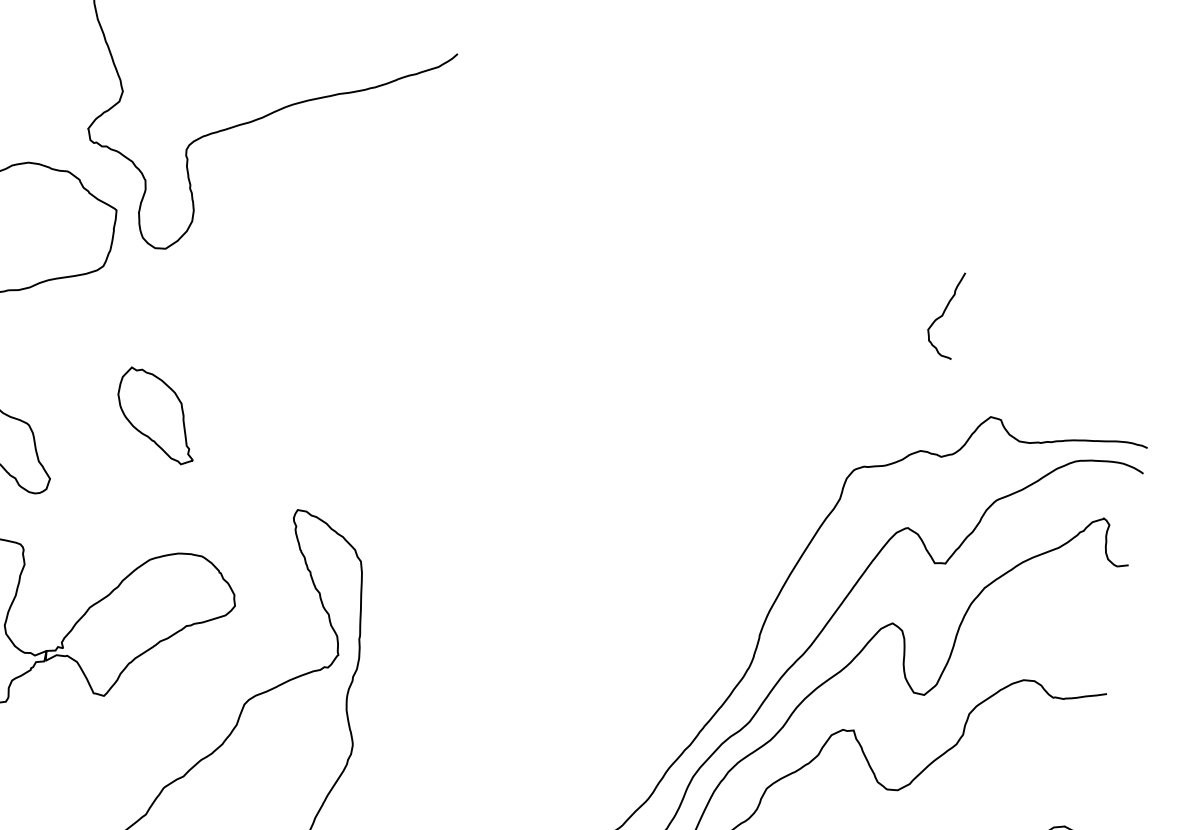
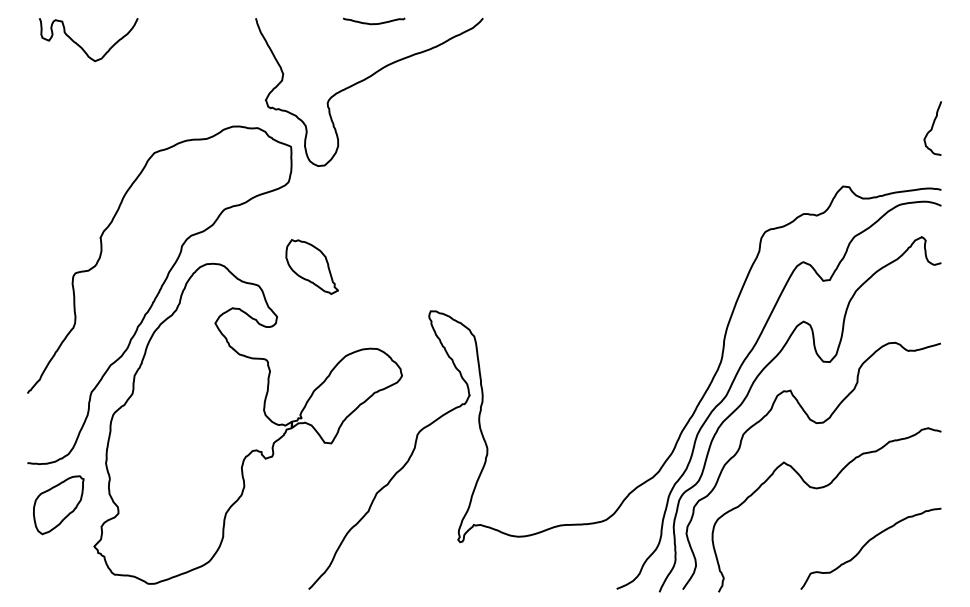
curve: (282, 34) -> (374, 23), added
curve: (944, 314) -> (932, 128), moved
part: (156, 415) -> (311, 266), moved

